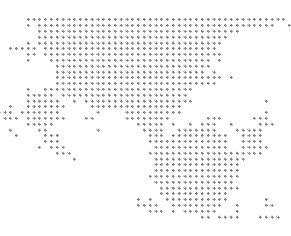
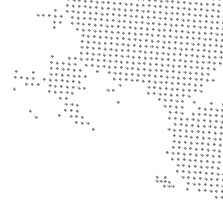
part: (13, 132) -> (33, 113), moved
part: (149, 205) -> (164, 181), size x0.7

